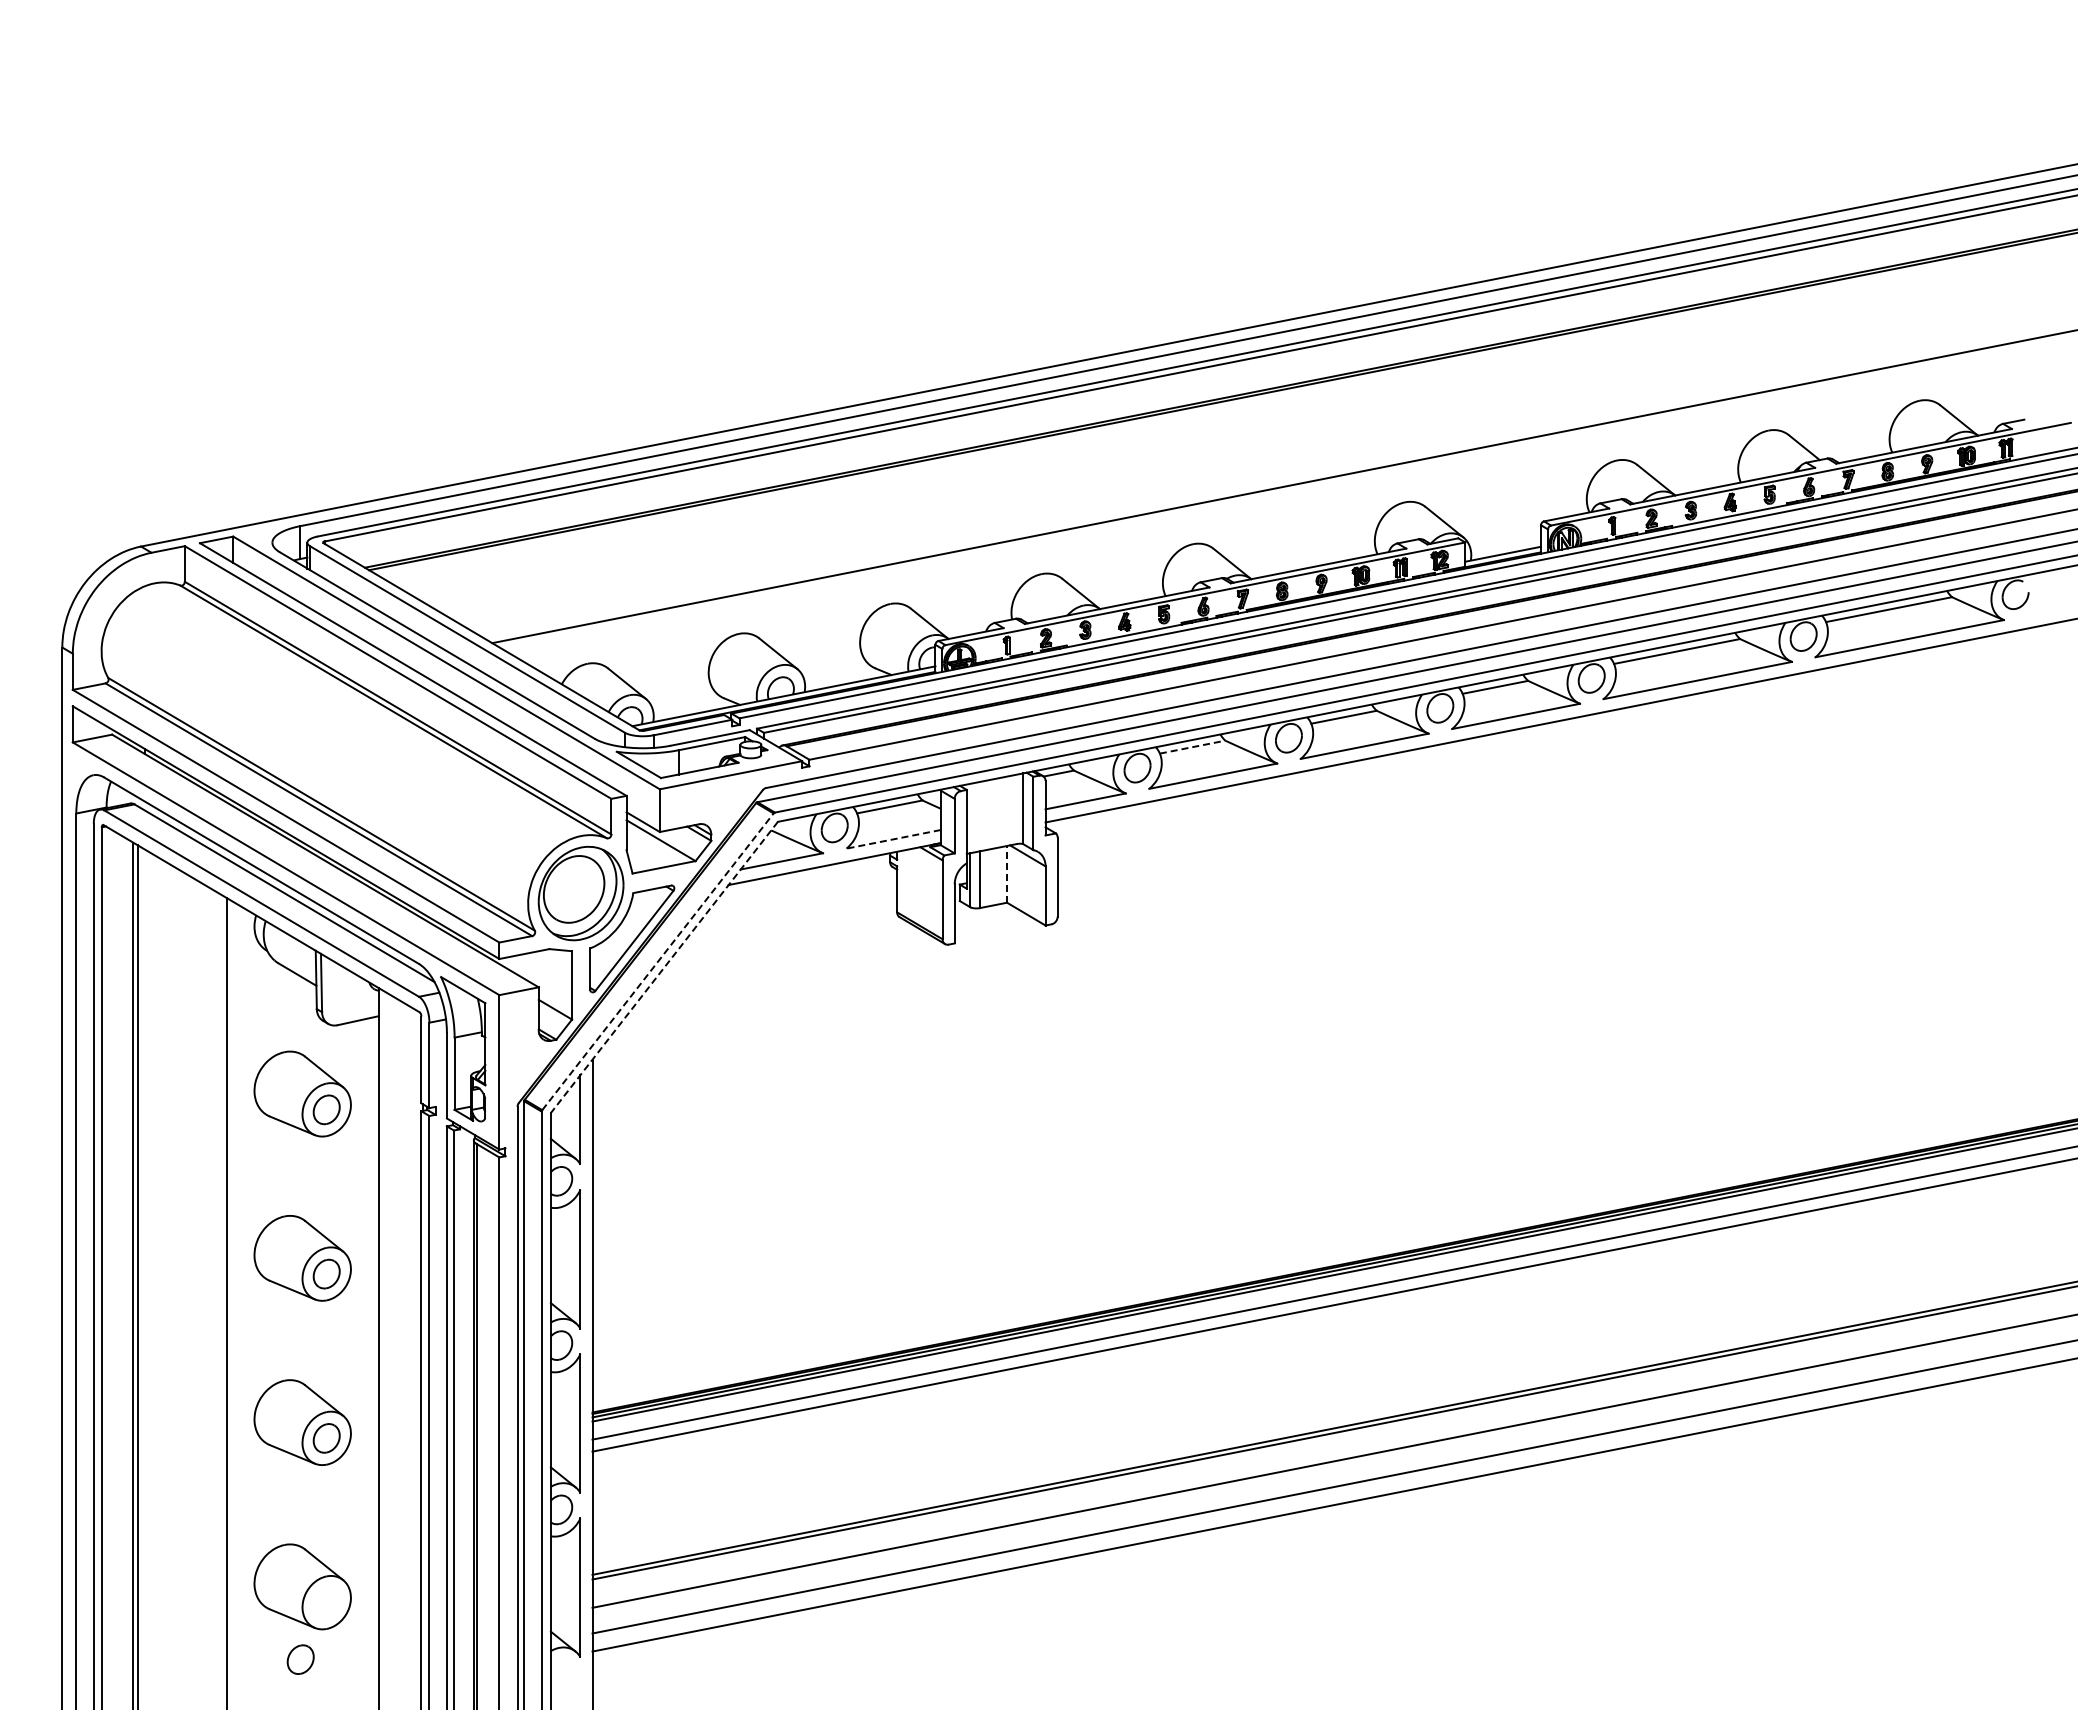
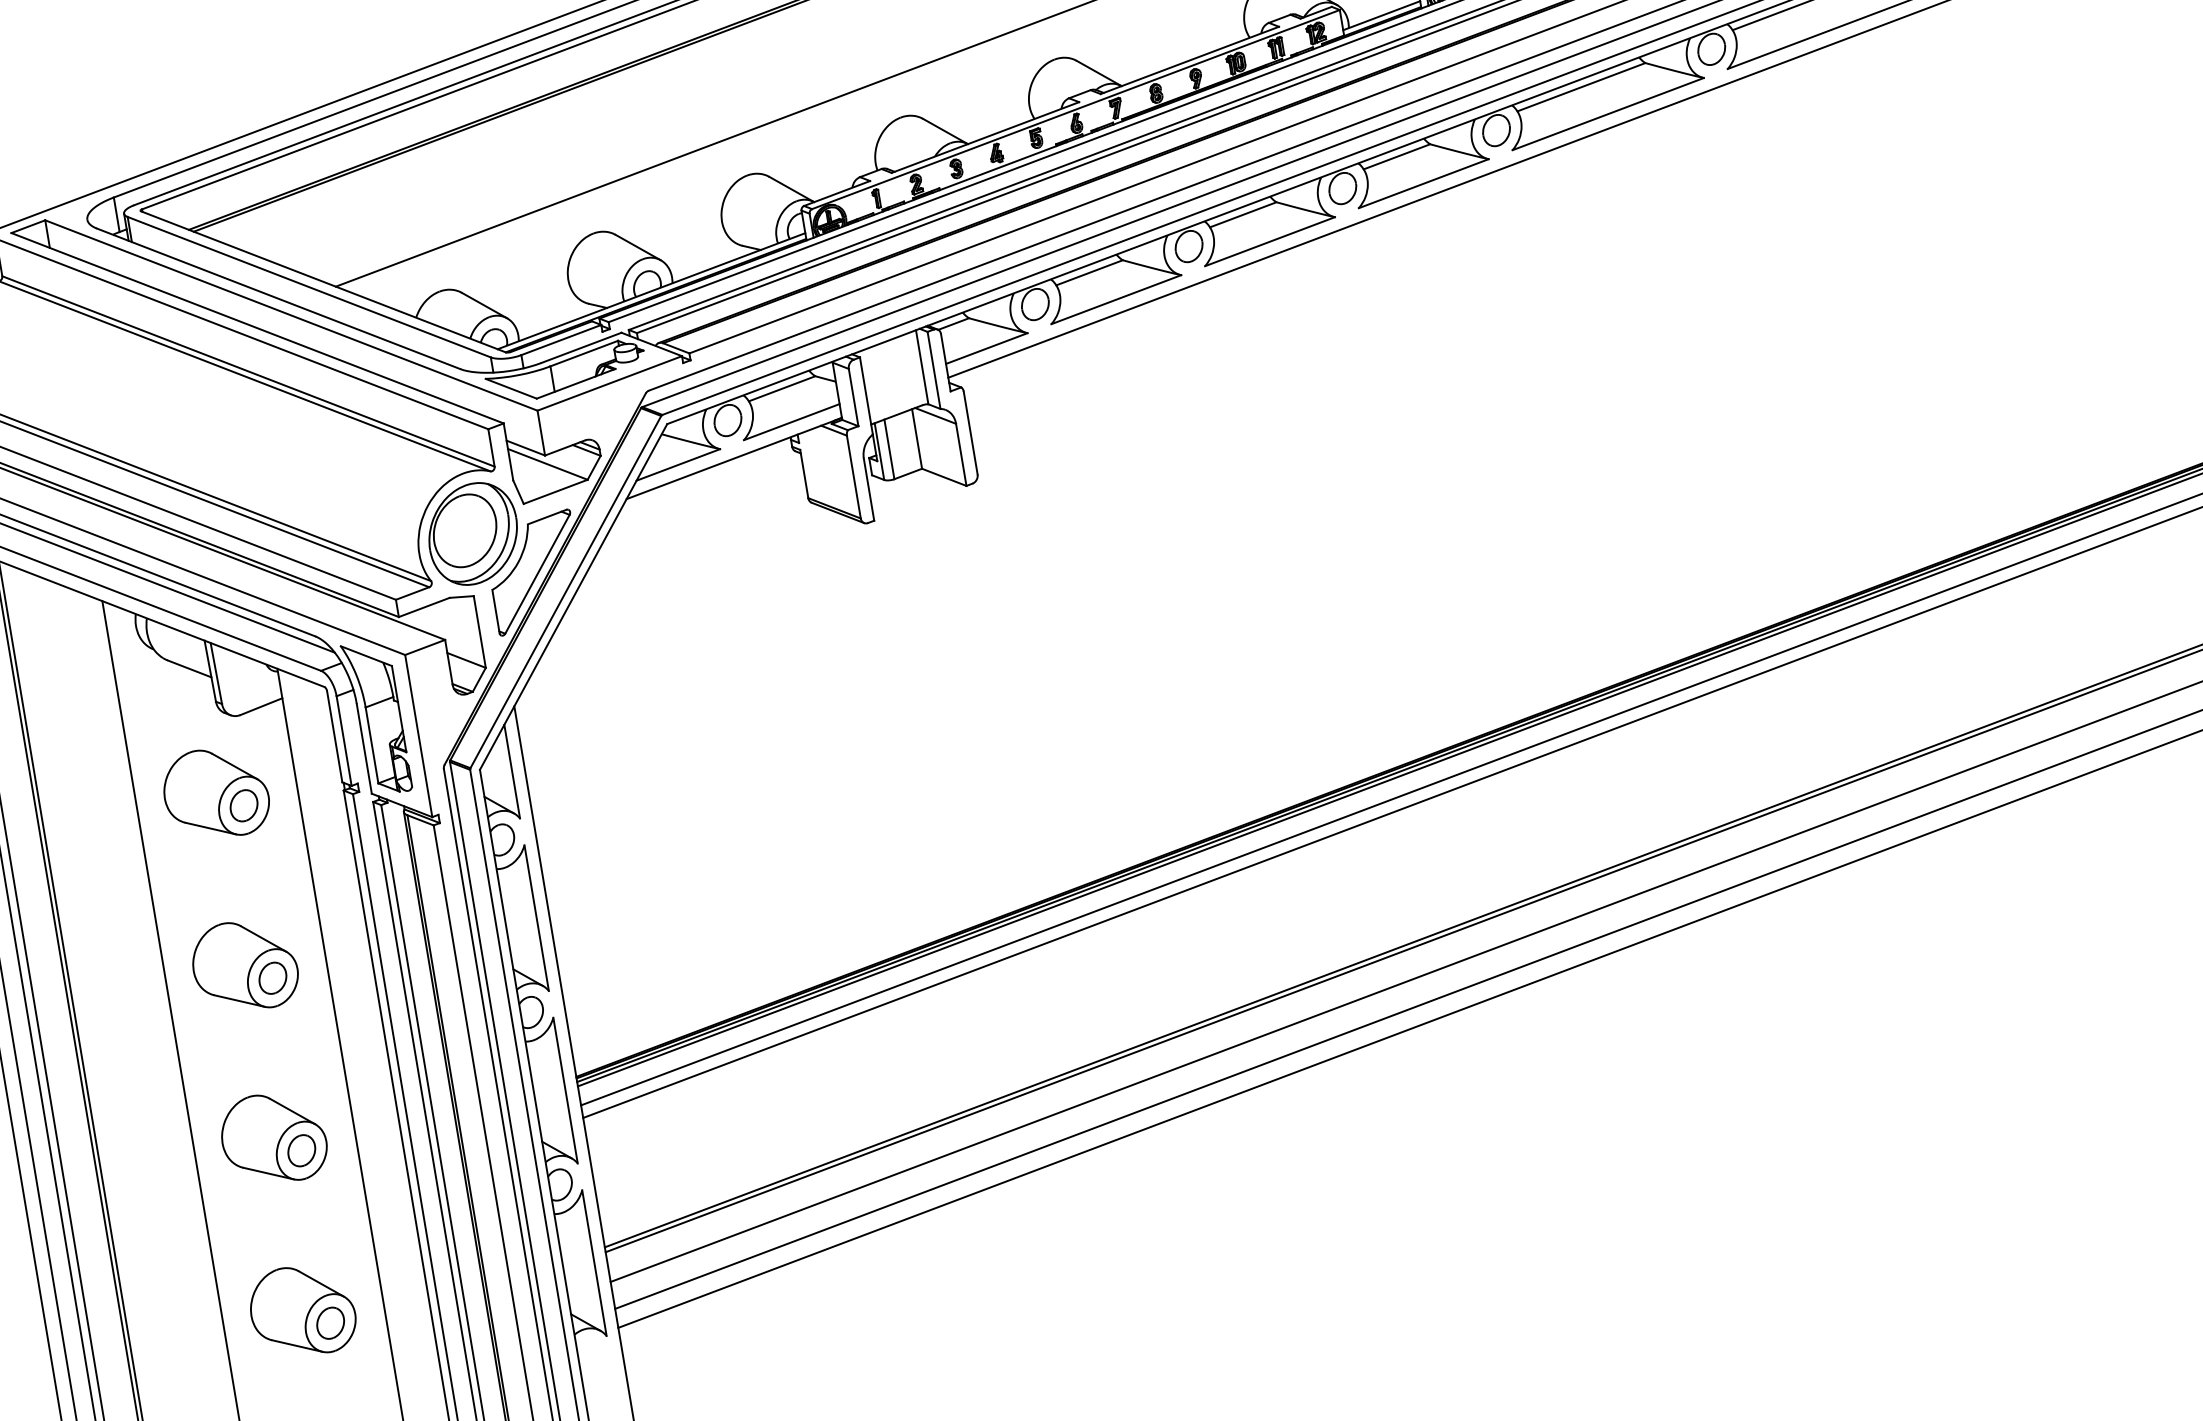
line: (1193, 747) -> (1090, 273), dashed -> solid
line: (893, 839) -> (791, 422), dashed -> solid
line: (1007, 873) -> (917, 438), dashed -> solid
line: (658, 961) -> (566, 591), dashed -> solid
line: (664, 967) -> (573, 596), dashed -> solid
part: (300, 1659) -> (330, 1323), moved

